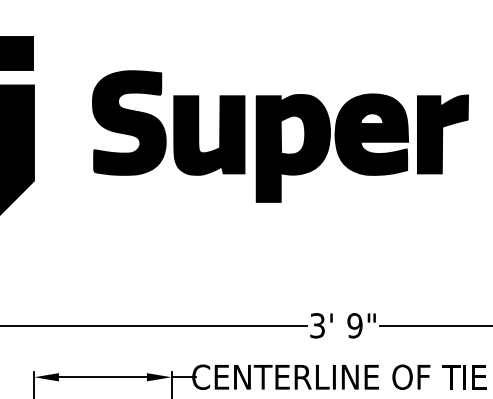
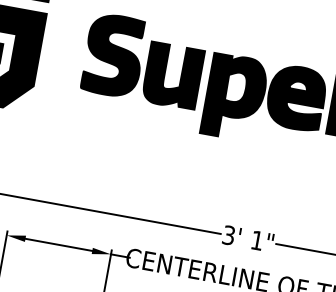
text: (354, 325) -> (256, 240), 9" -> 1"

